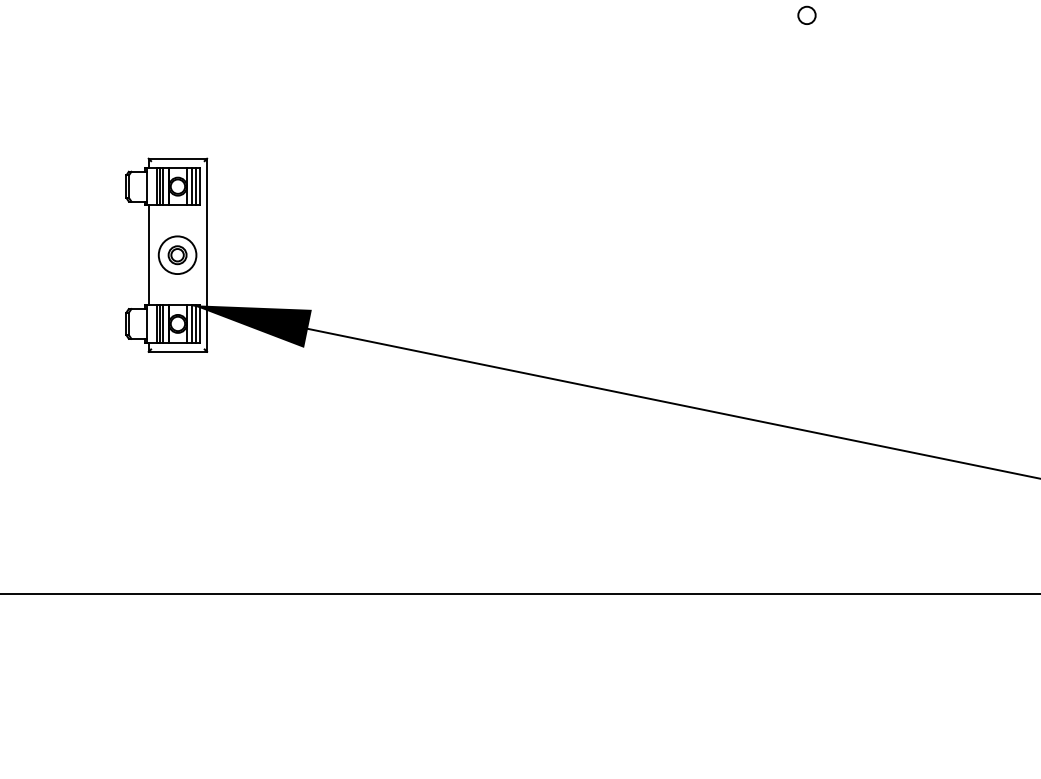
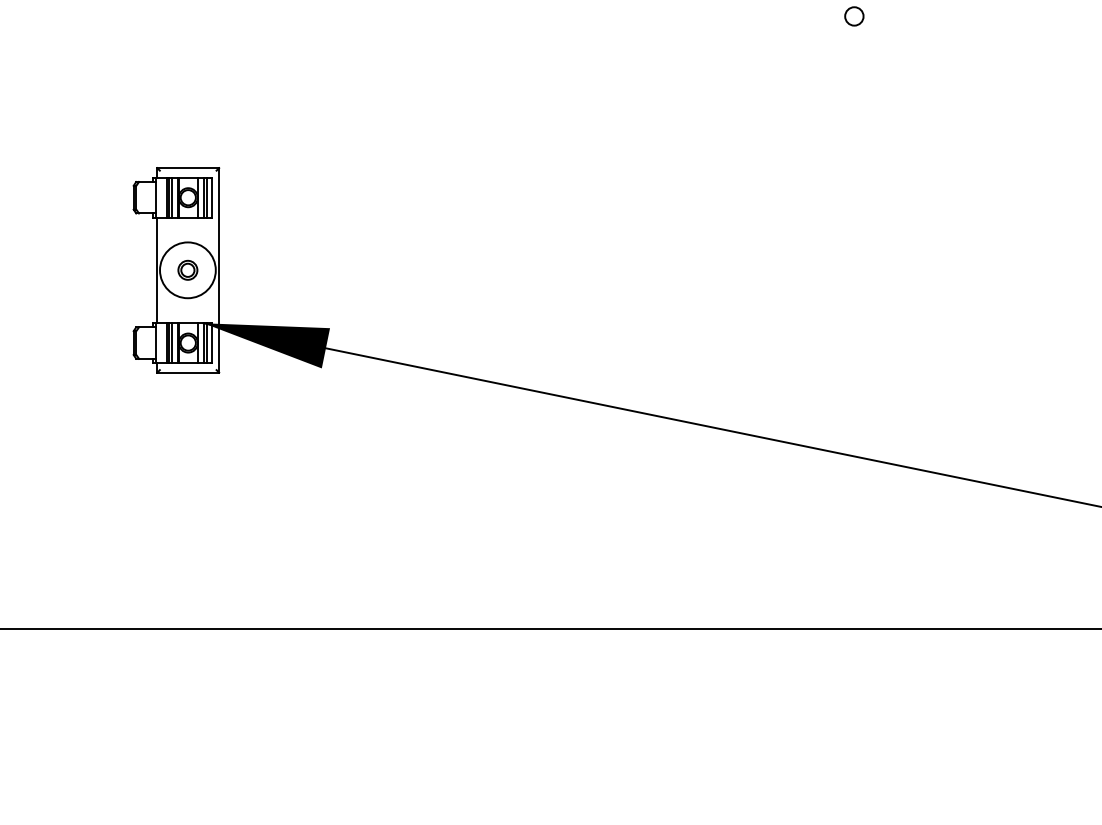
circle: (177, 255) -> (187, 270), size x1.4

